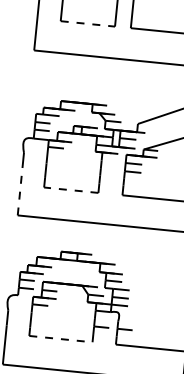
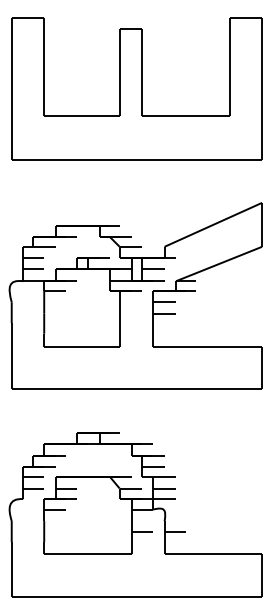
line: (87, 23) -> (81, 115), dashed -> solid
line: (70, 190) -> (81, 347), dashed -> solid
line: (19, 191) -> (11, 356), dashed -> solid
line: (61, 339) -> (88, 553), dashed -> solid

